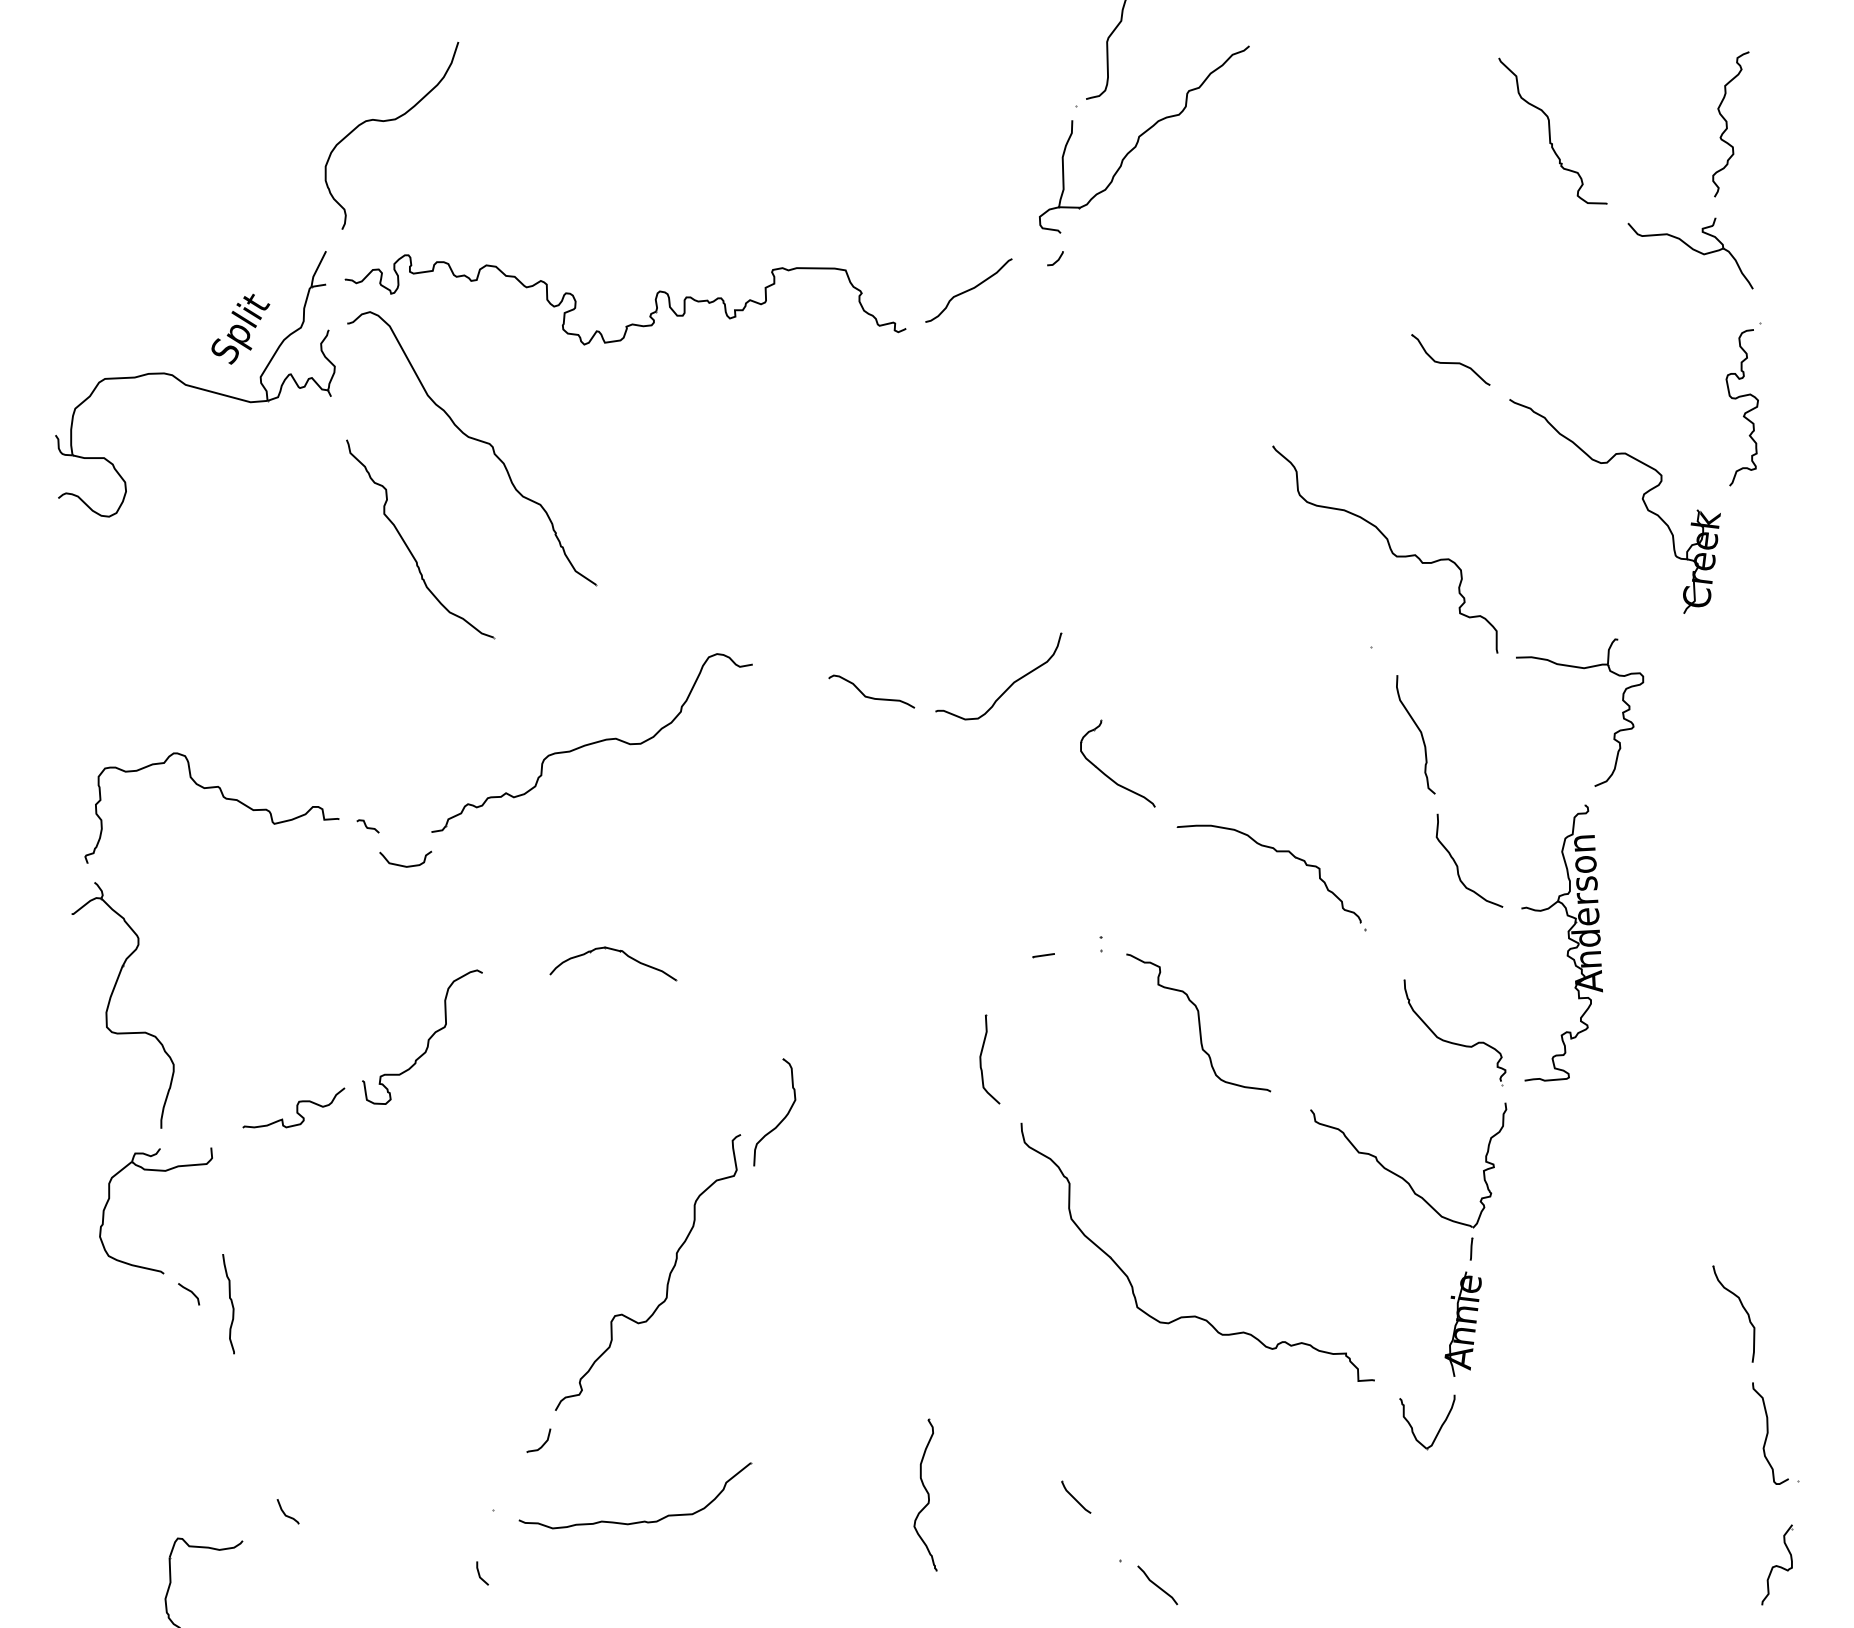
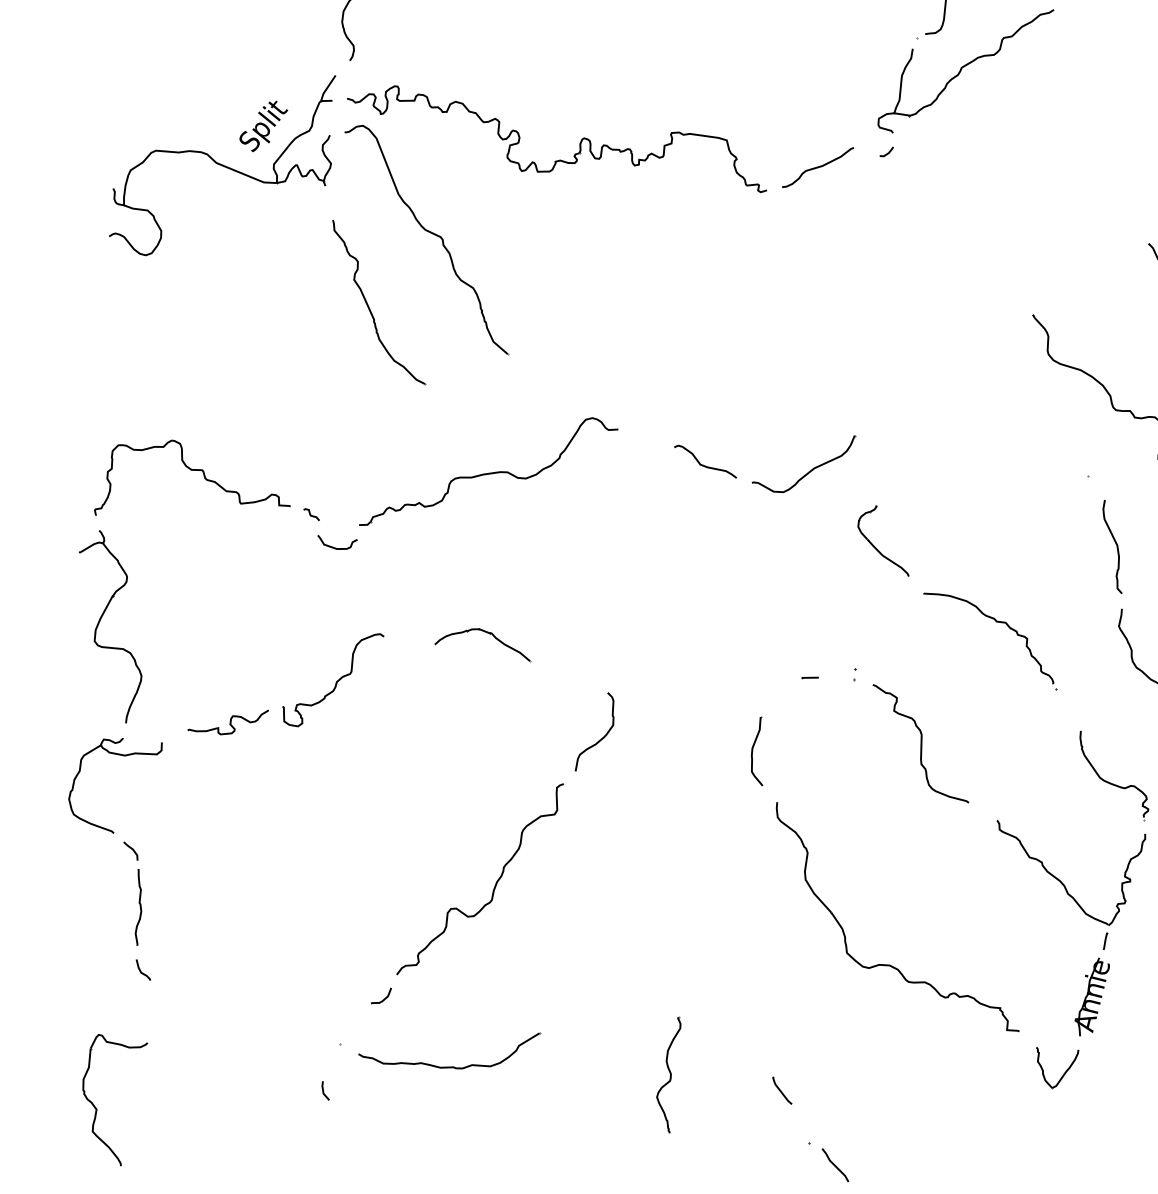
part: (783, 1117) -> (602, 737), moved
curve: (231, 1304) -> (140, 907), moved
curve: (285, 1513) -> (141, 971), moved

